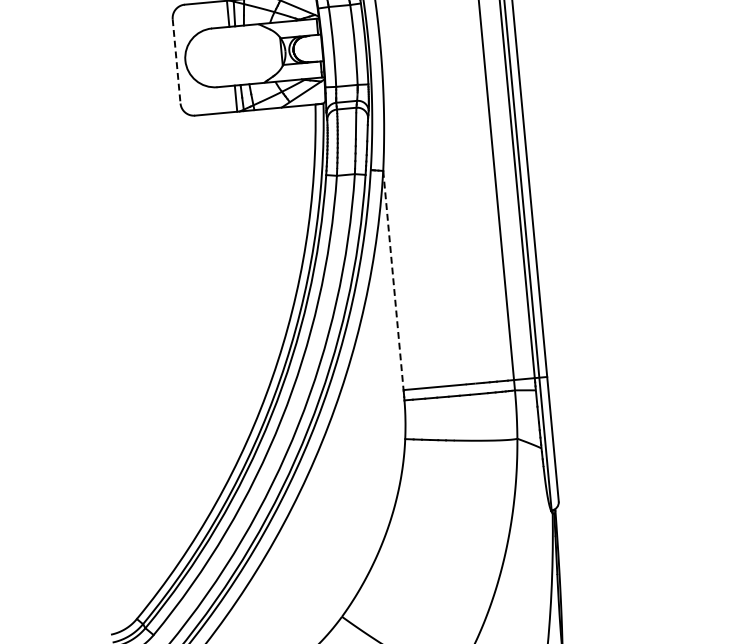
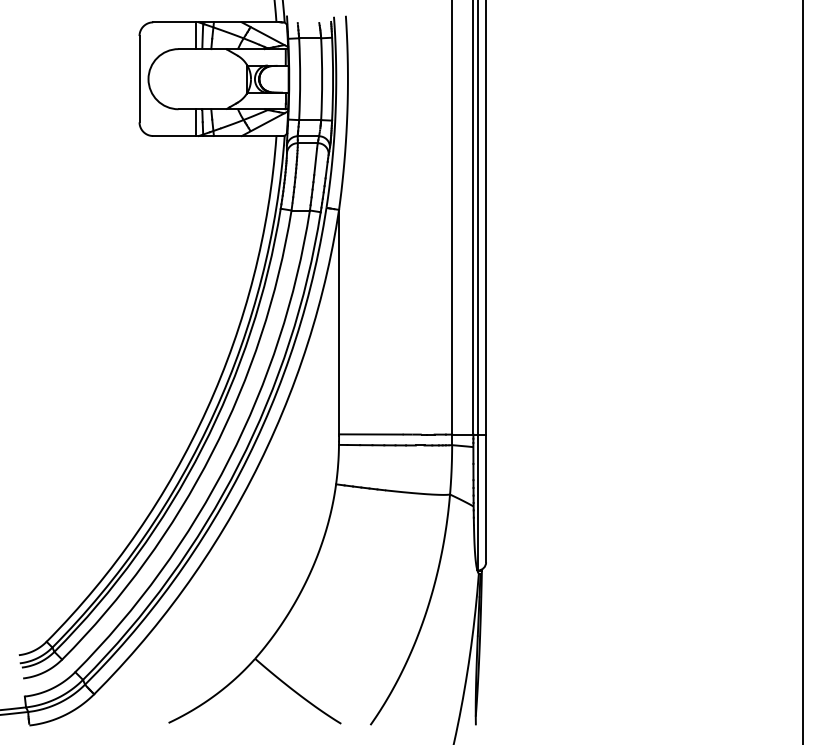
line: (176, 61) -> (139, 79), dashed -> solid
line: (393, 281) -> (339, 323), dashed -> solid

